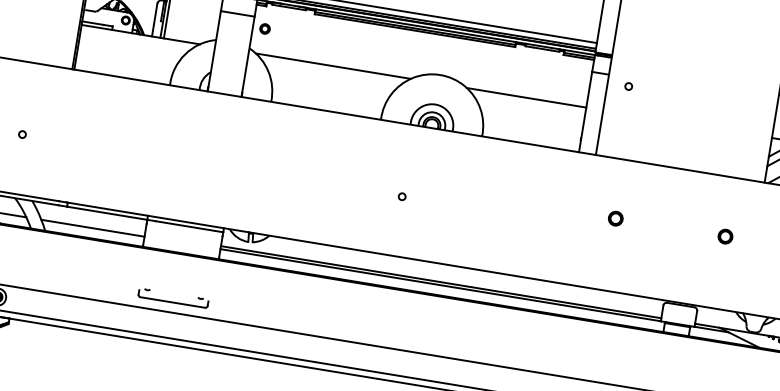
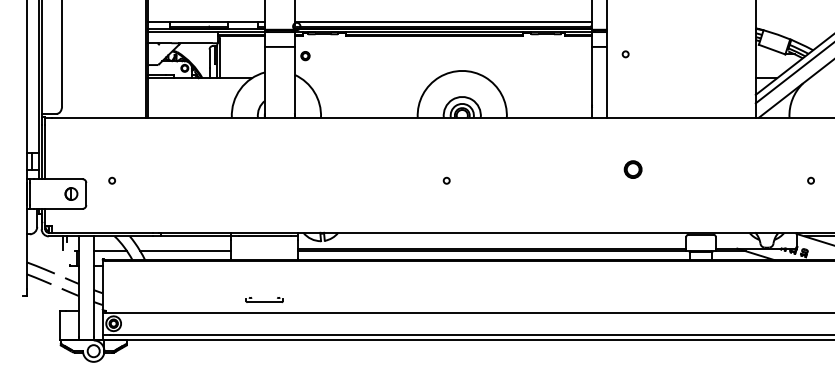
line: (333, 66) -> (369, 78), removed
line: (526, 97) -> (539, 78), removed
circle: (615, 218) -> (632, 169), size x1.4
circle: (725, 236) -> (729, 169), removed
part: (173, 297) -> (264, 299), size x0.6

